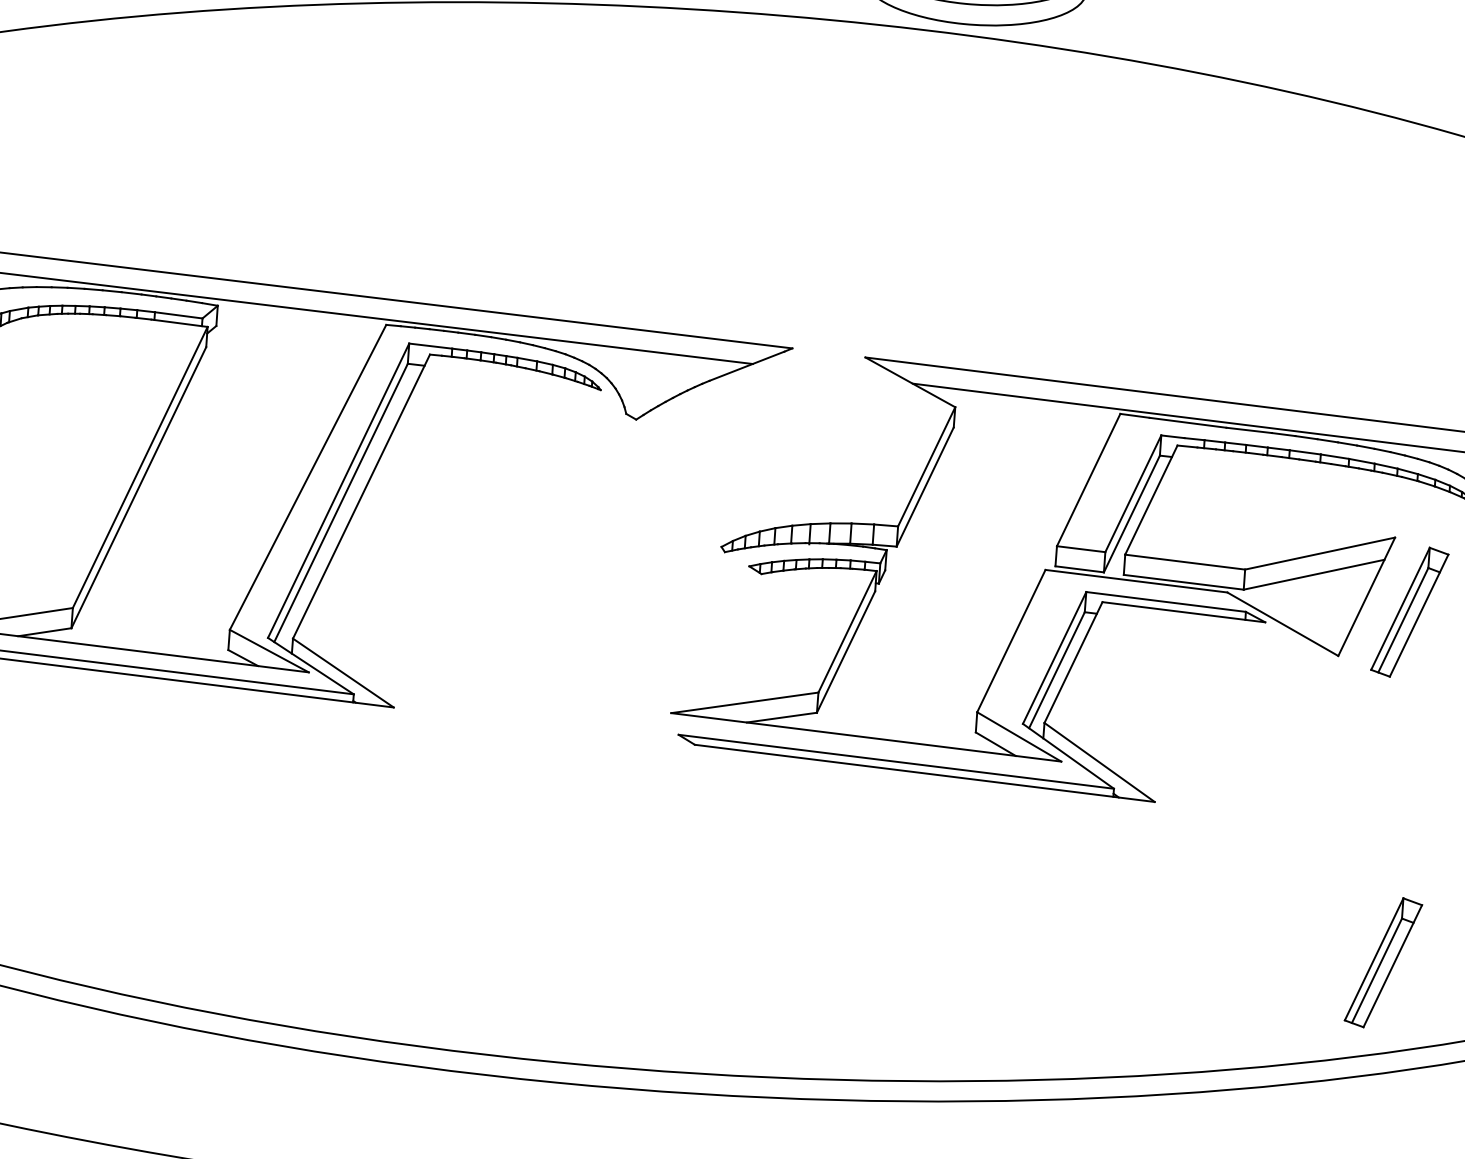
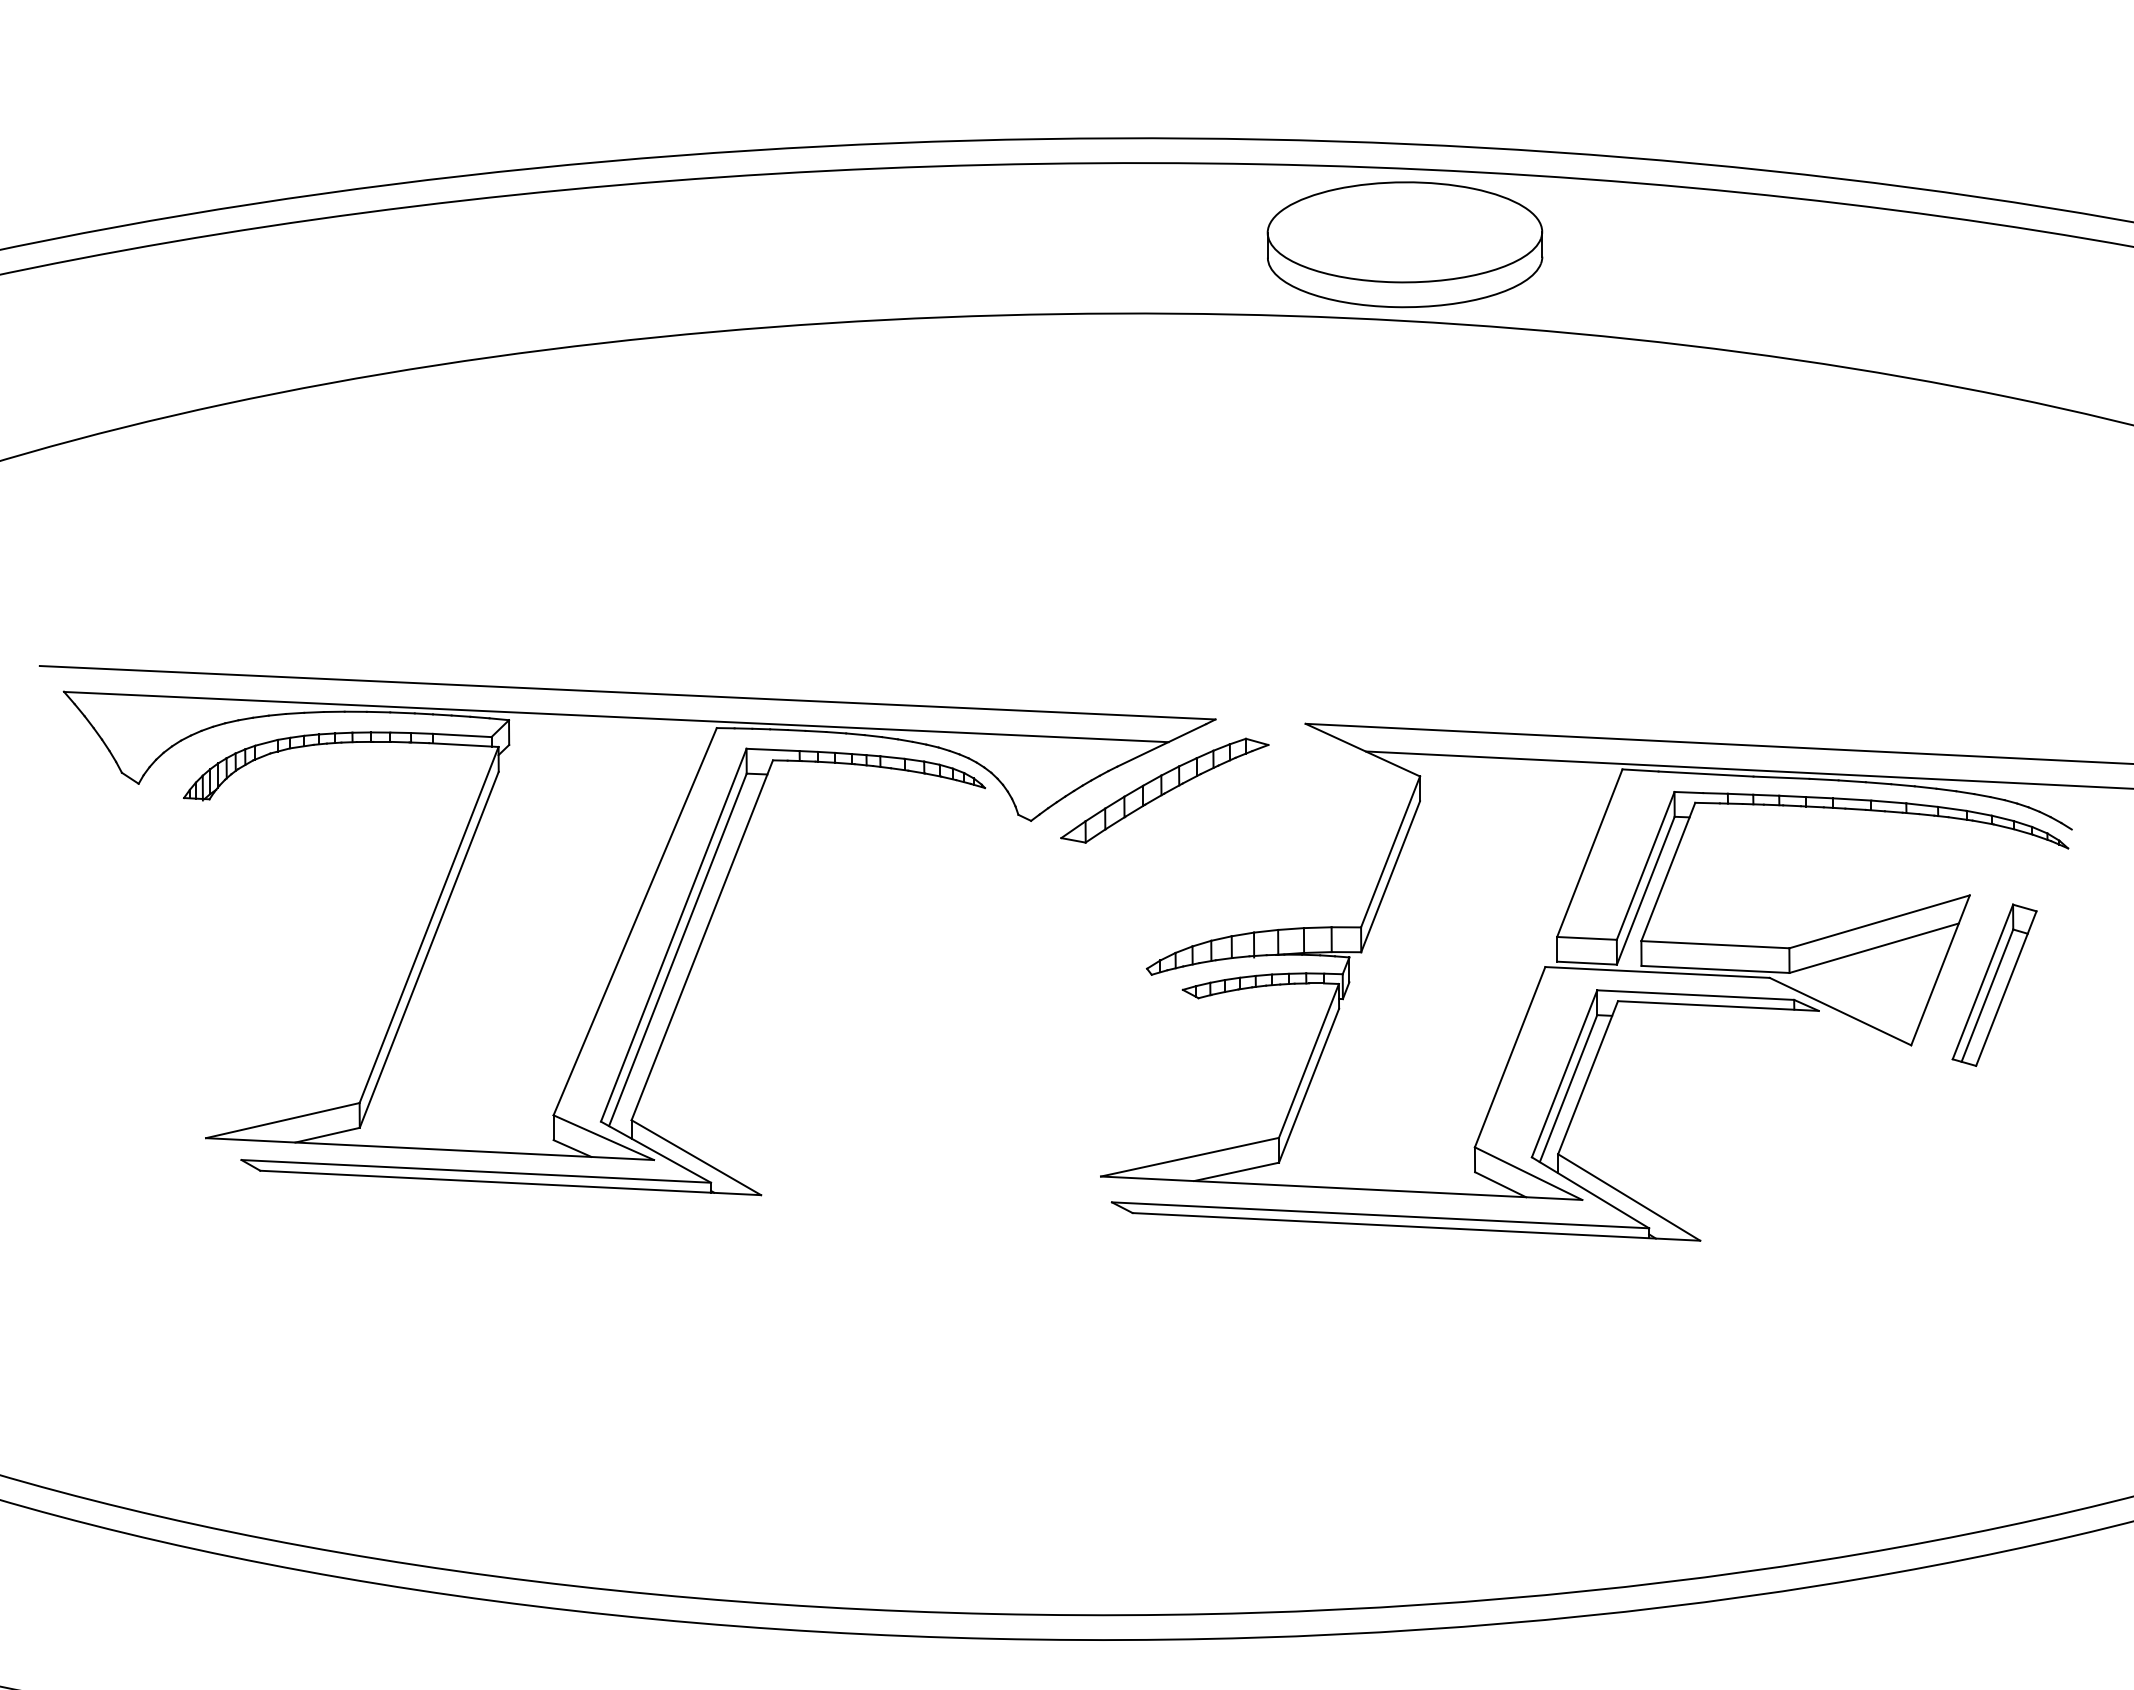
part: (746, 403) -> (1164, 790), added
part: (1383, 962) -> (1994, 1415), removed

